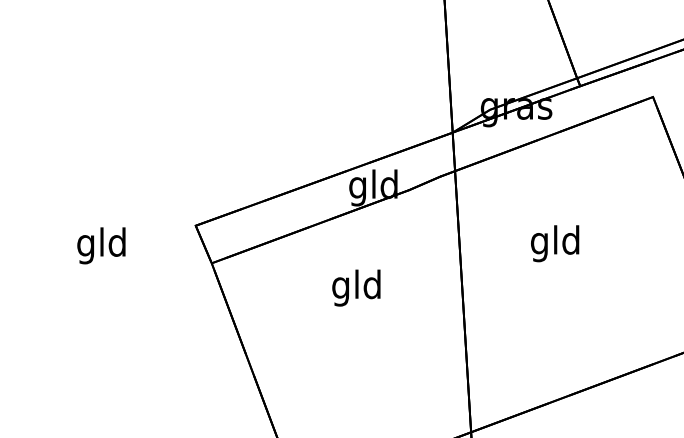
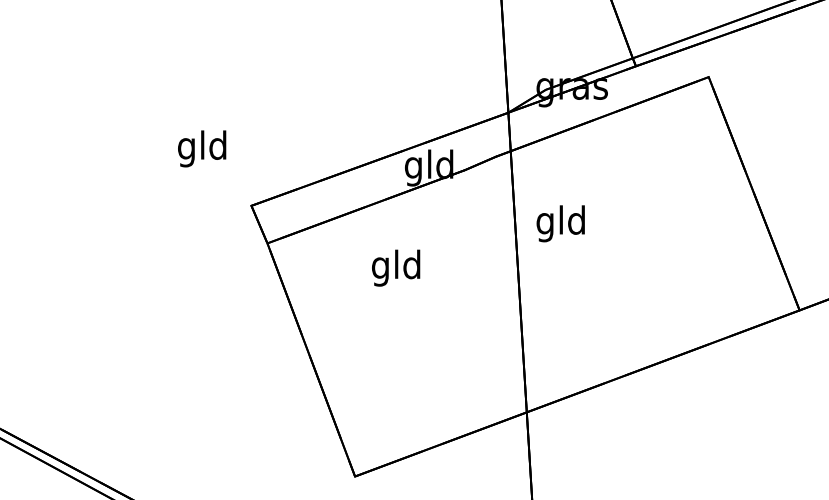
text: (554, 243) -> (560, 223), moved
text: (101, 245) -> (202, 148), moved
text: (356, 287) -> (396, 267), moved

